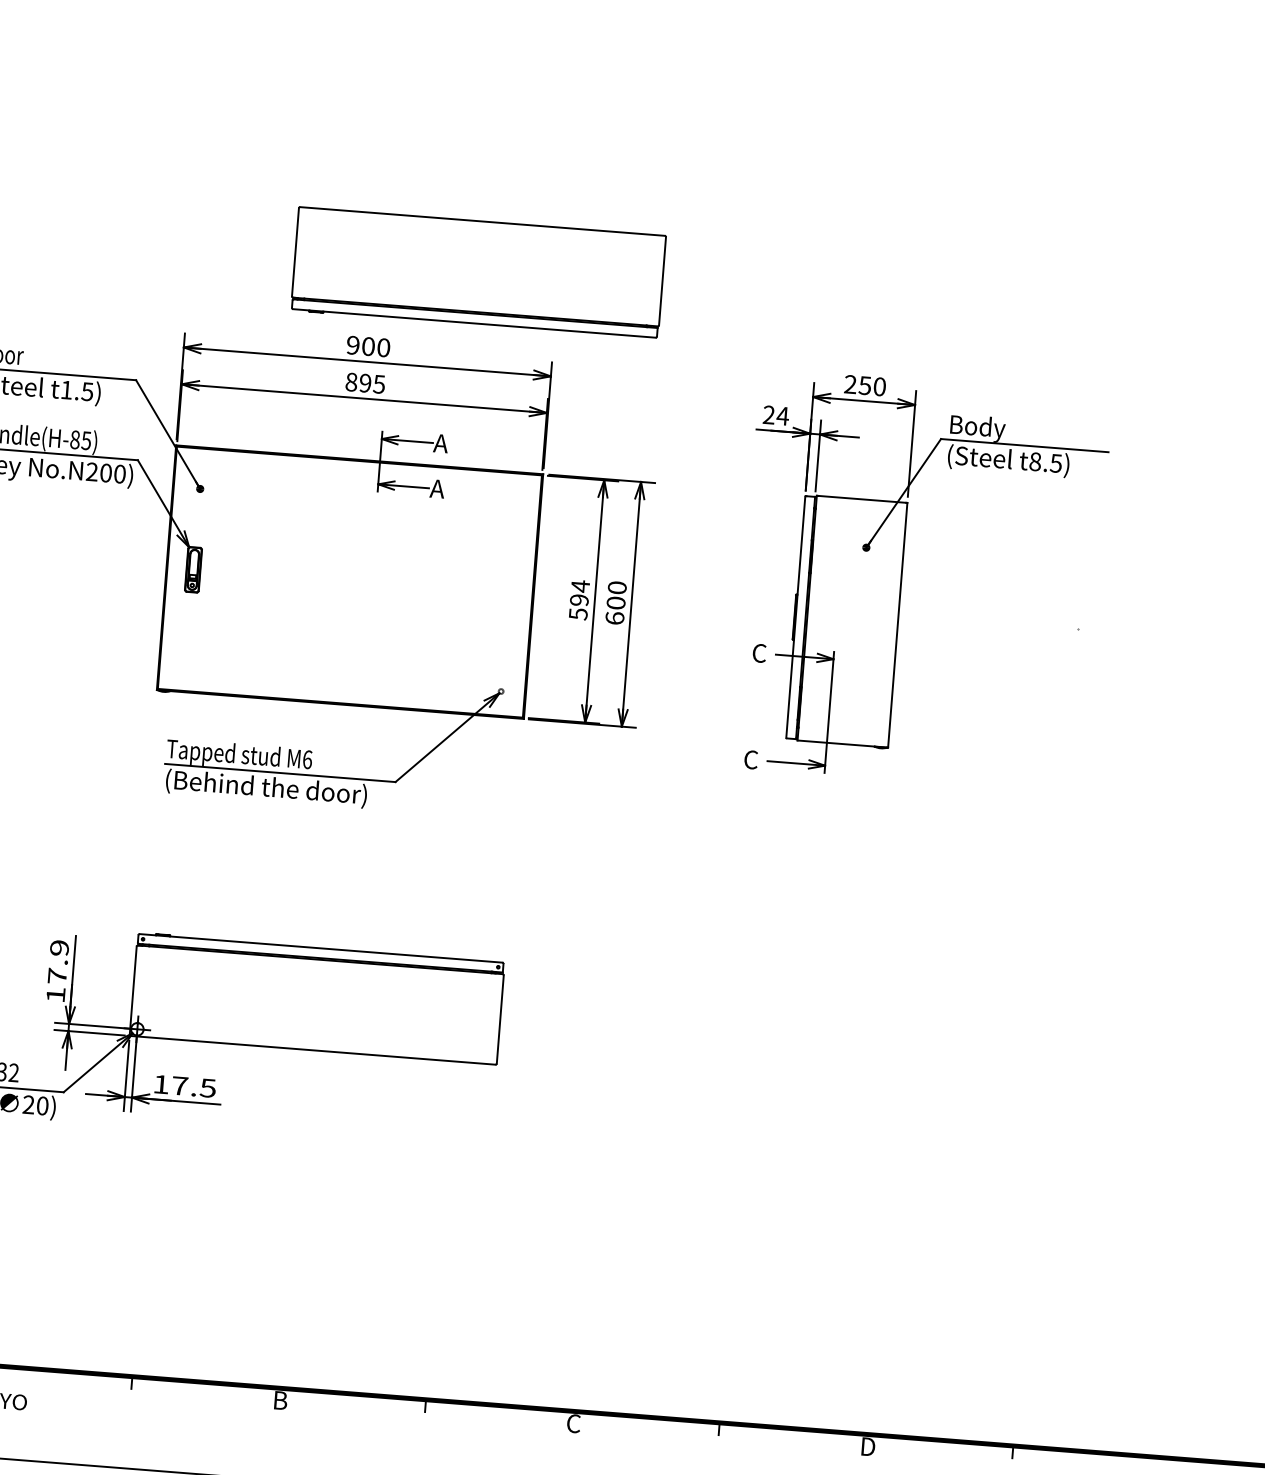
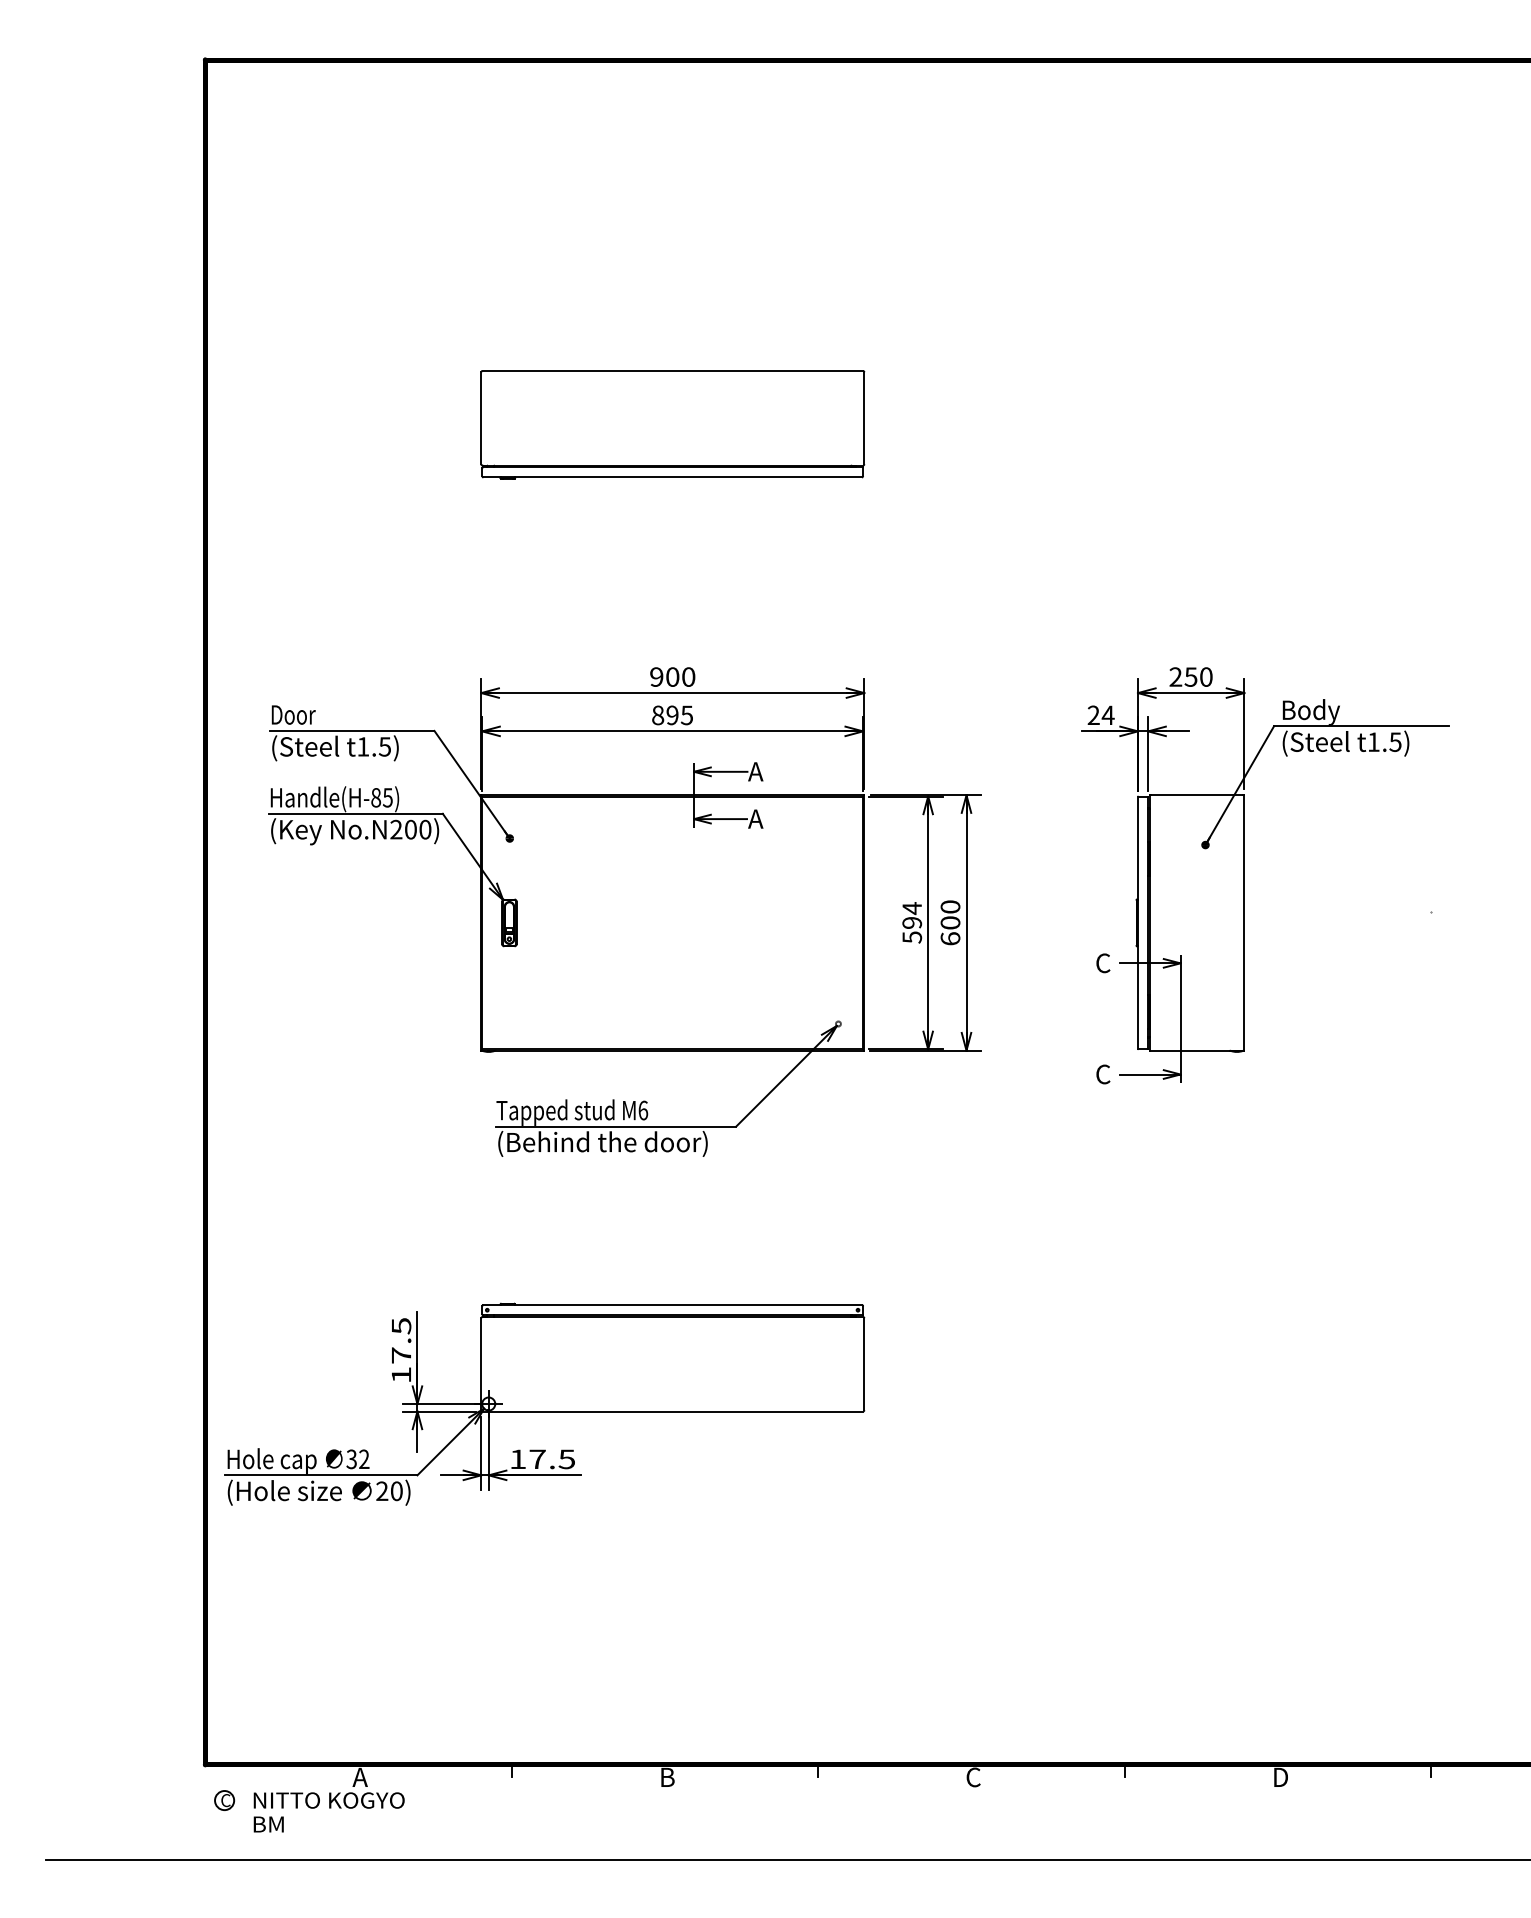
part: (478, 272) -> (672, 424), moved
text: (1035, 461) -> (1373, 741), t8.5) -> t1.5)
text: (59, 948) -> (401, 1326), 17.9 -> 17.5

